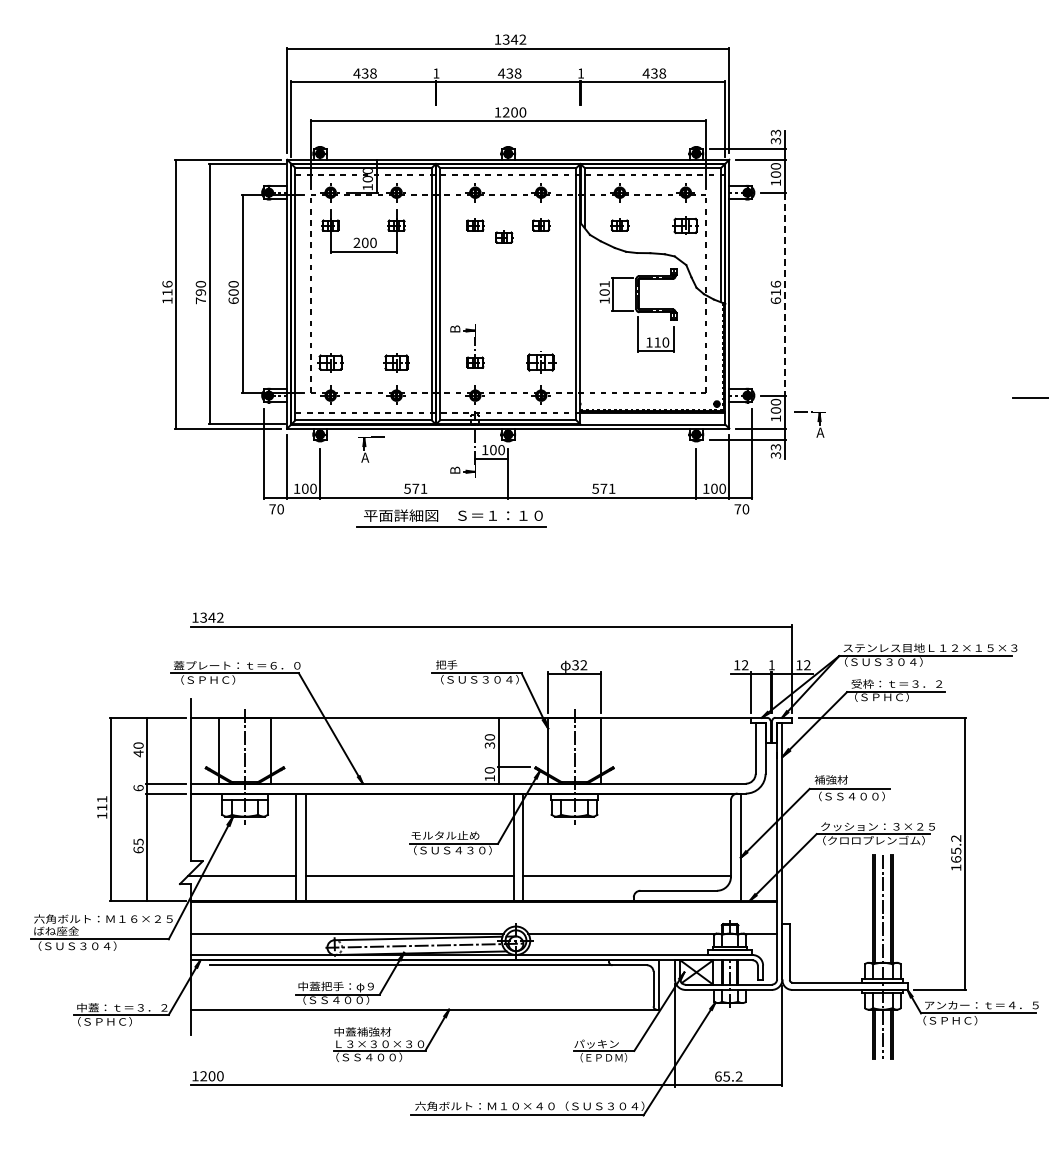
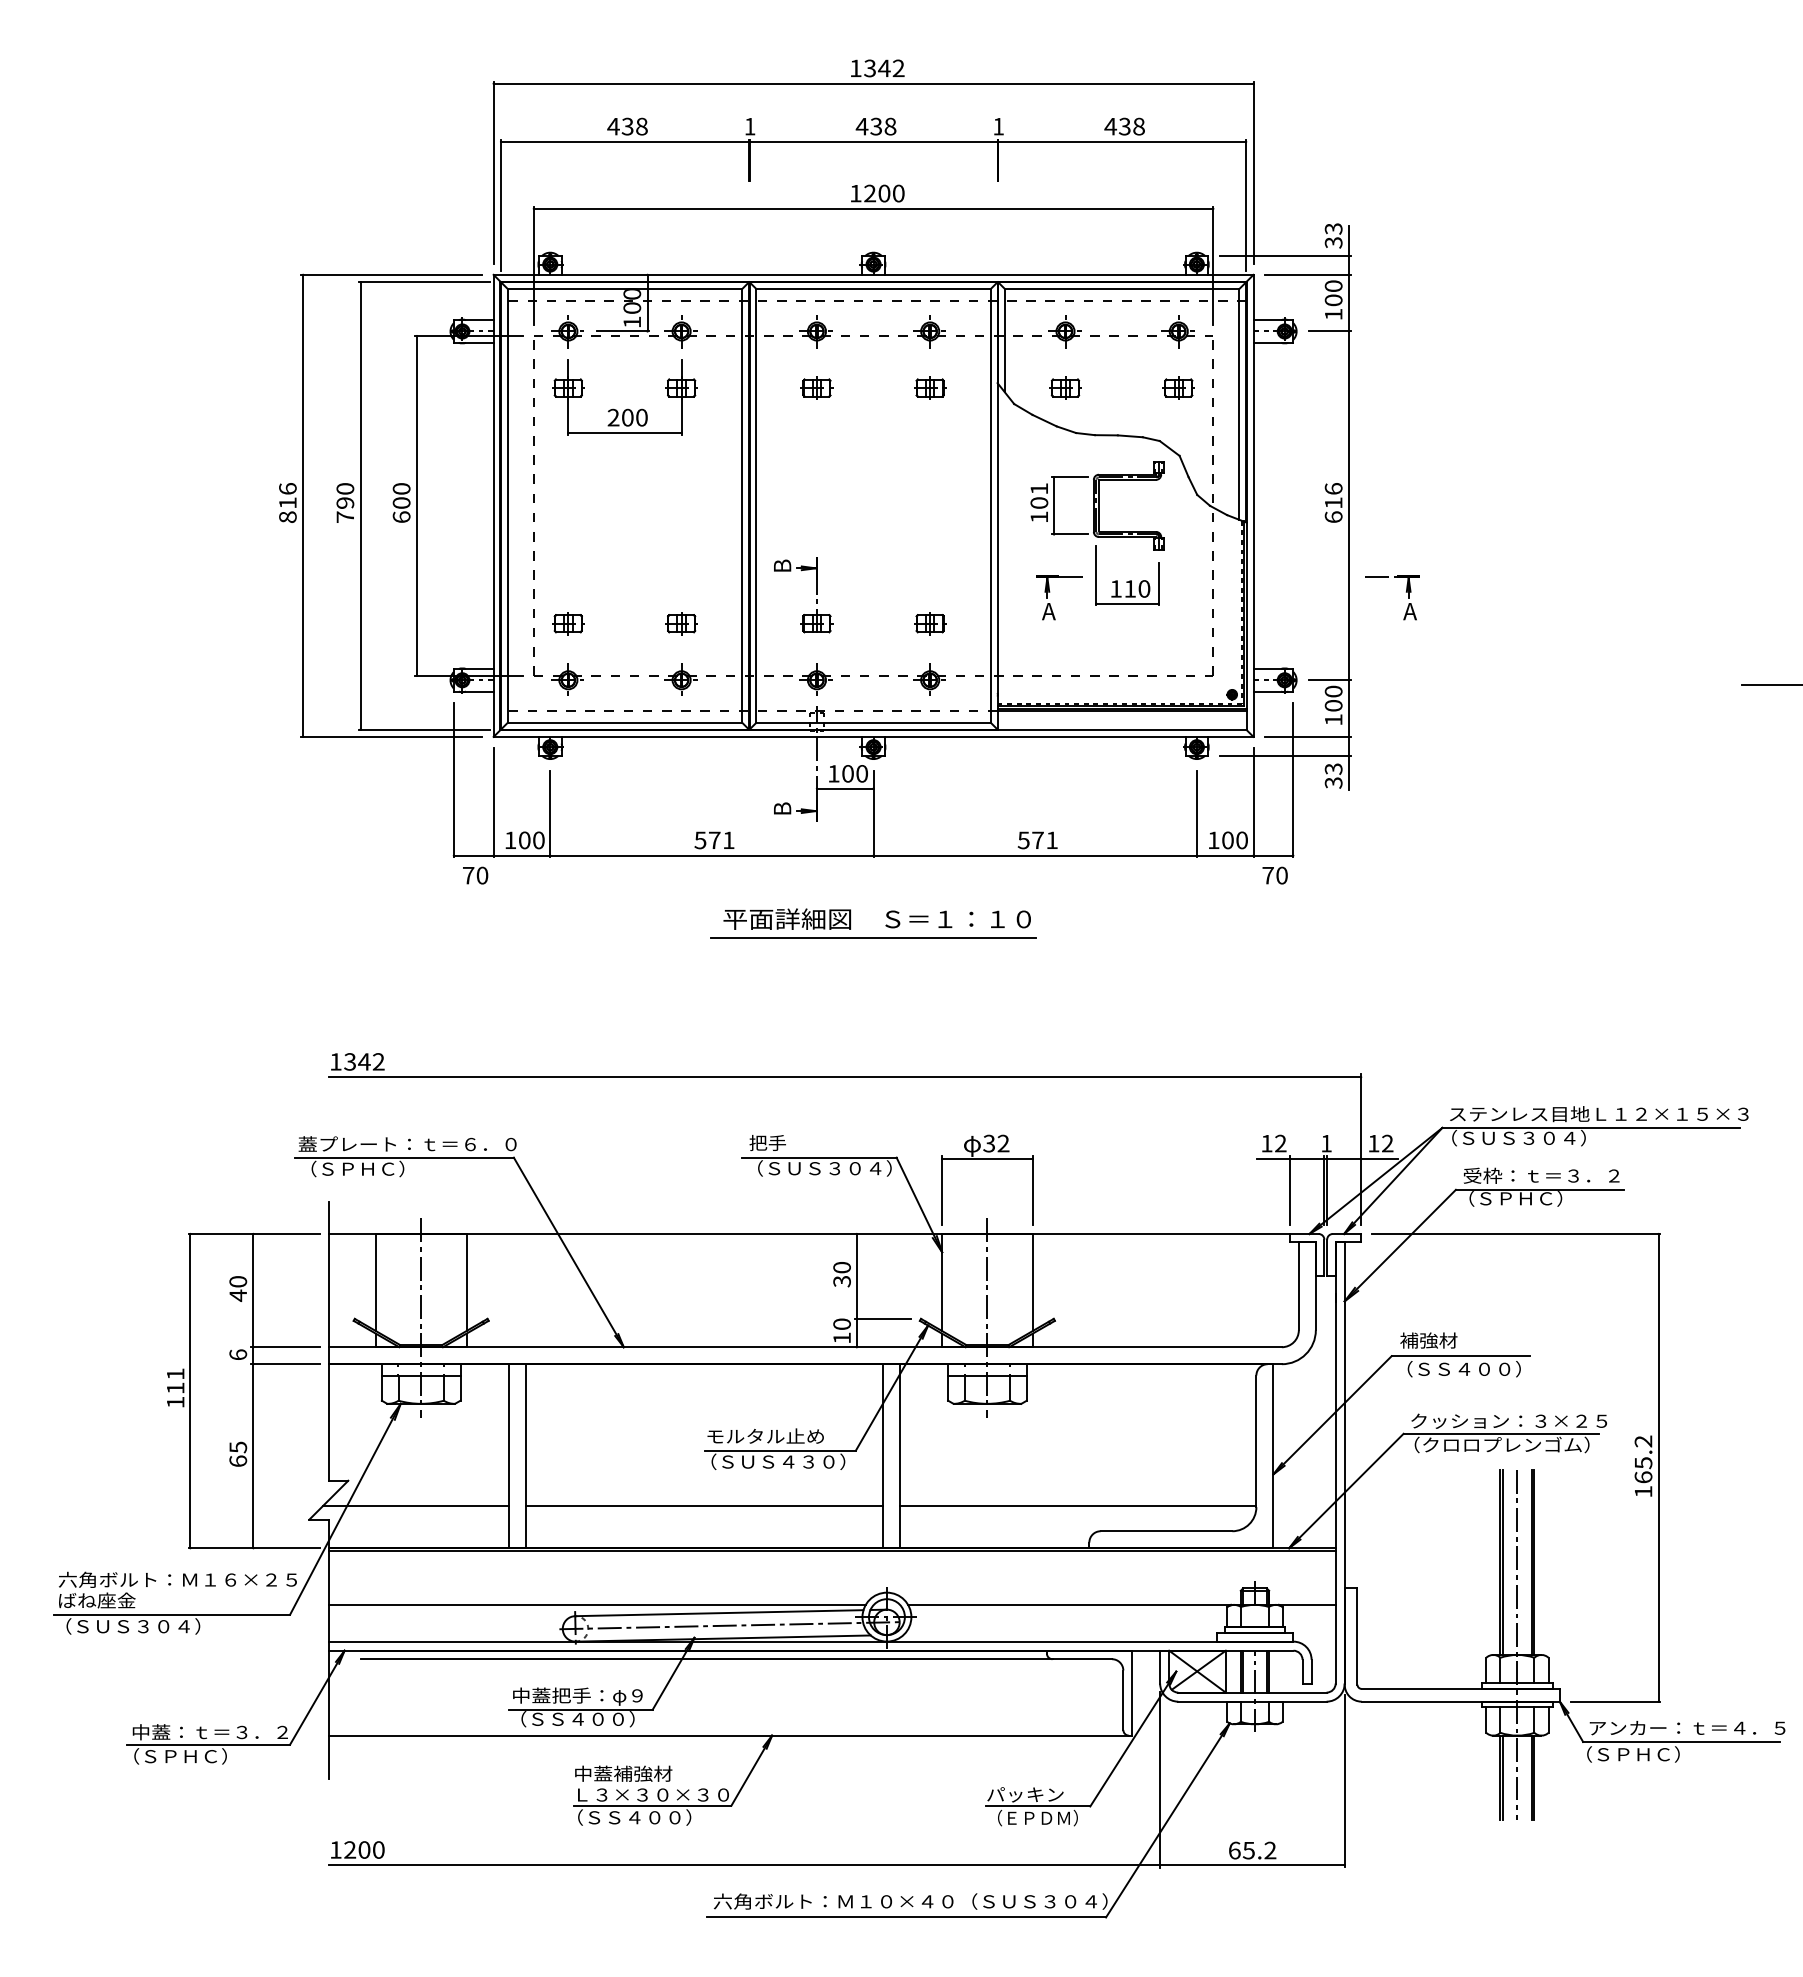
part: (685, 224) -> (1178, 386), size x0.71
part: (504, 236) -> (867, 406), removed
line: (784, 294) -> (1348, 506), dashed -> solid
text: (167, 300) -> (287, 516), 116 -> 816
part: (330, 362) -> (568, 623), size x0.71
part: (396, 362) -> (681, 623), size x0.71
part: (541, 362) -> (930, 623), size x0.62
part: (817, 421) -> (1405, 592), moved
part: (371, 449) -> (1059, 597), moved
part: (458, 519) -> (886, 925), moved

